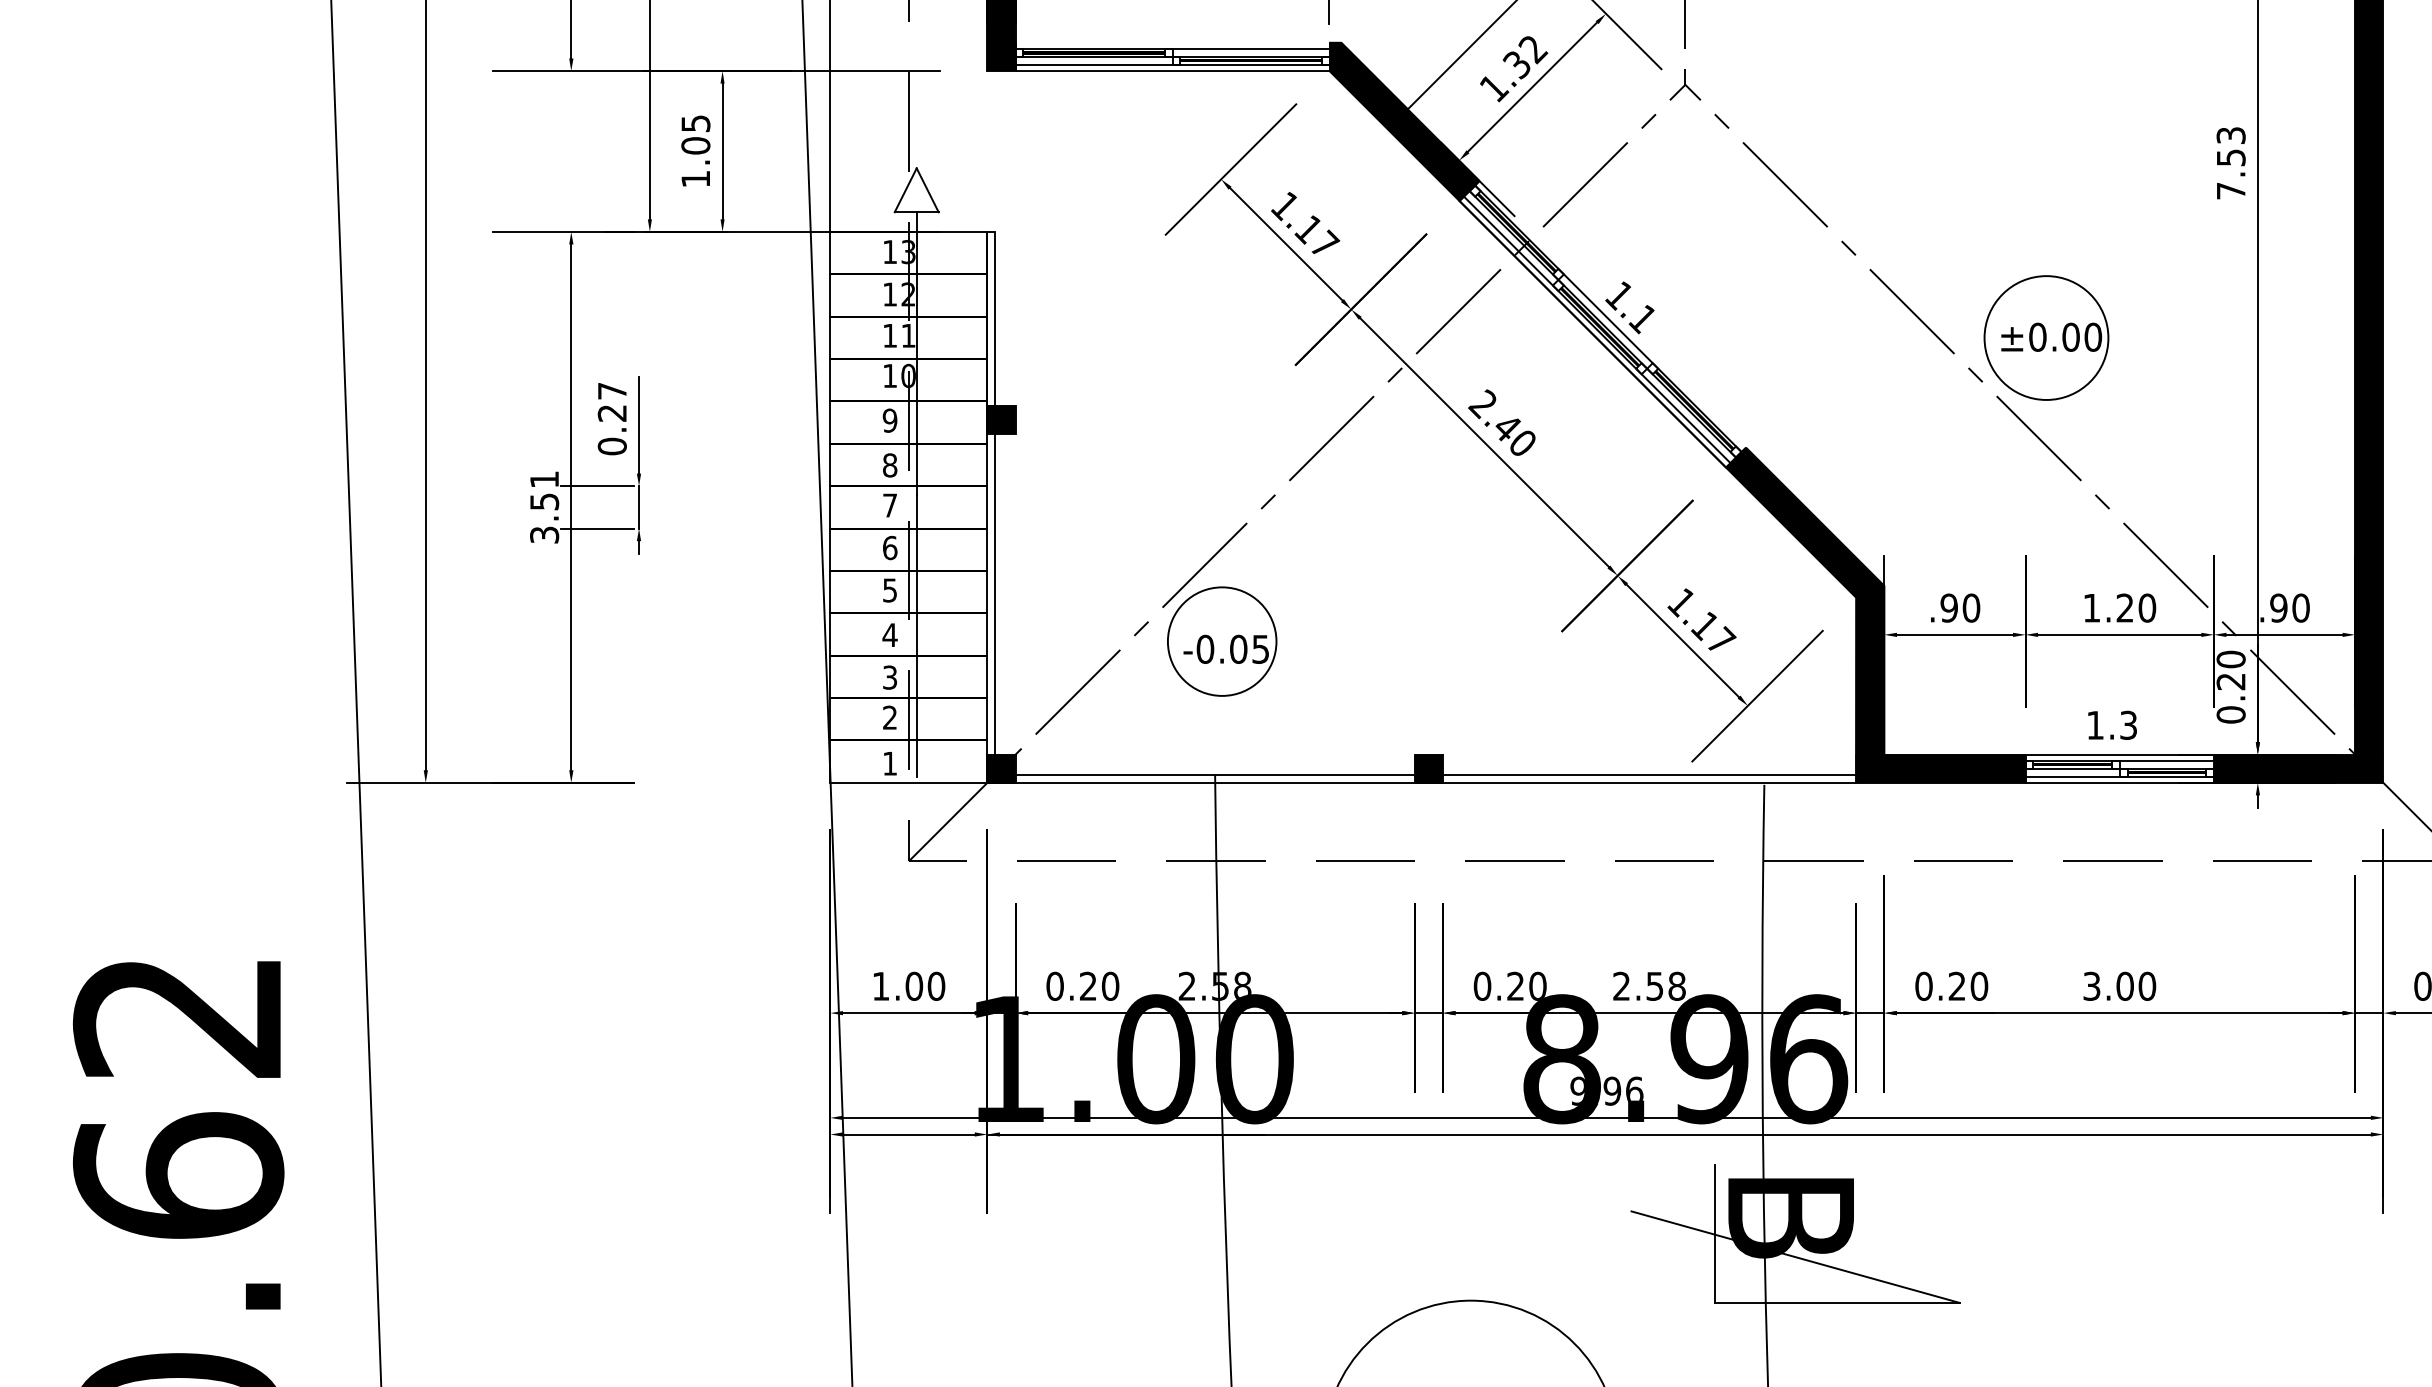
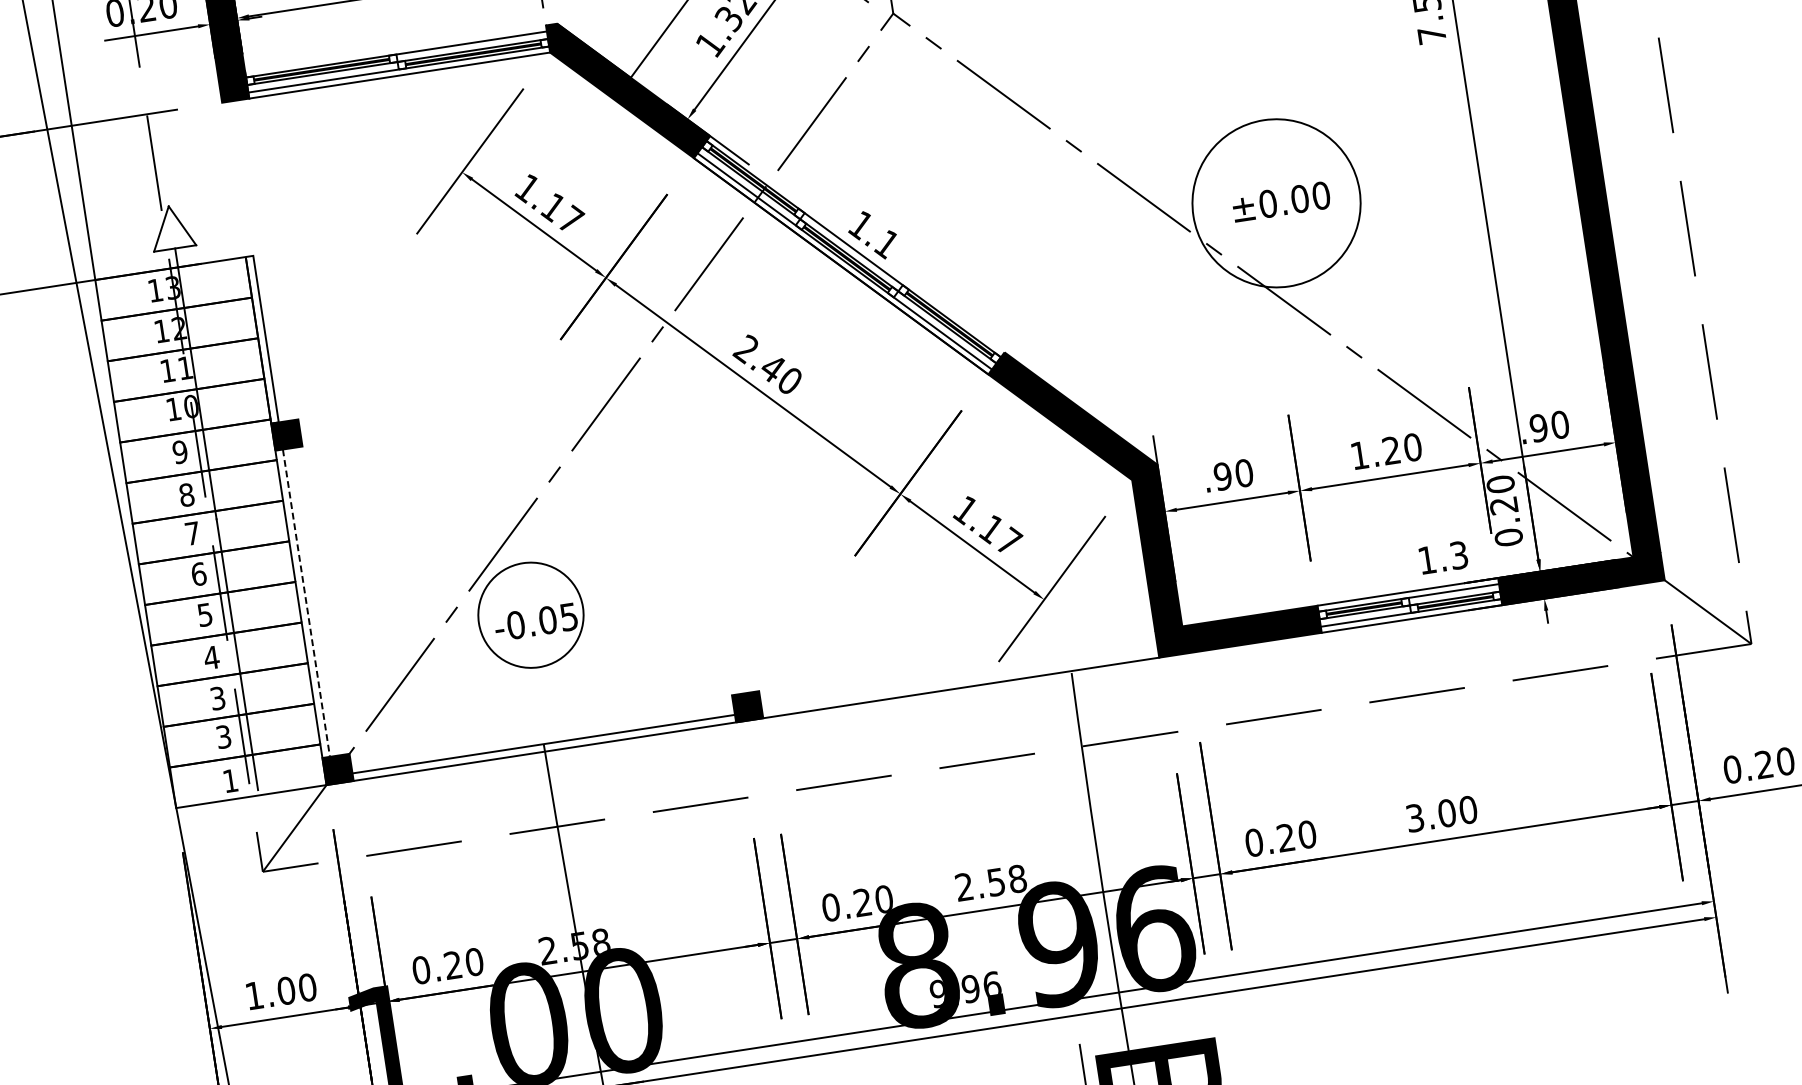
circle: (2046, 337) -> (1276, 202), size x1.4
line: (995, 594) -> (306, 603), solid -> dashed
text: (890, 717) -> (224, 736), 2 -> 3
text: (2112, 724) -> (1443, 556), moved
line: (1649, 775) -> (960, 680), removed

